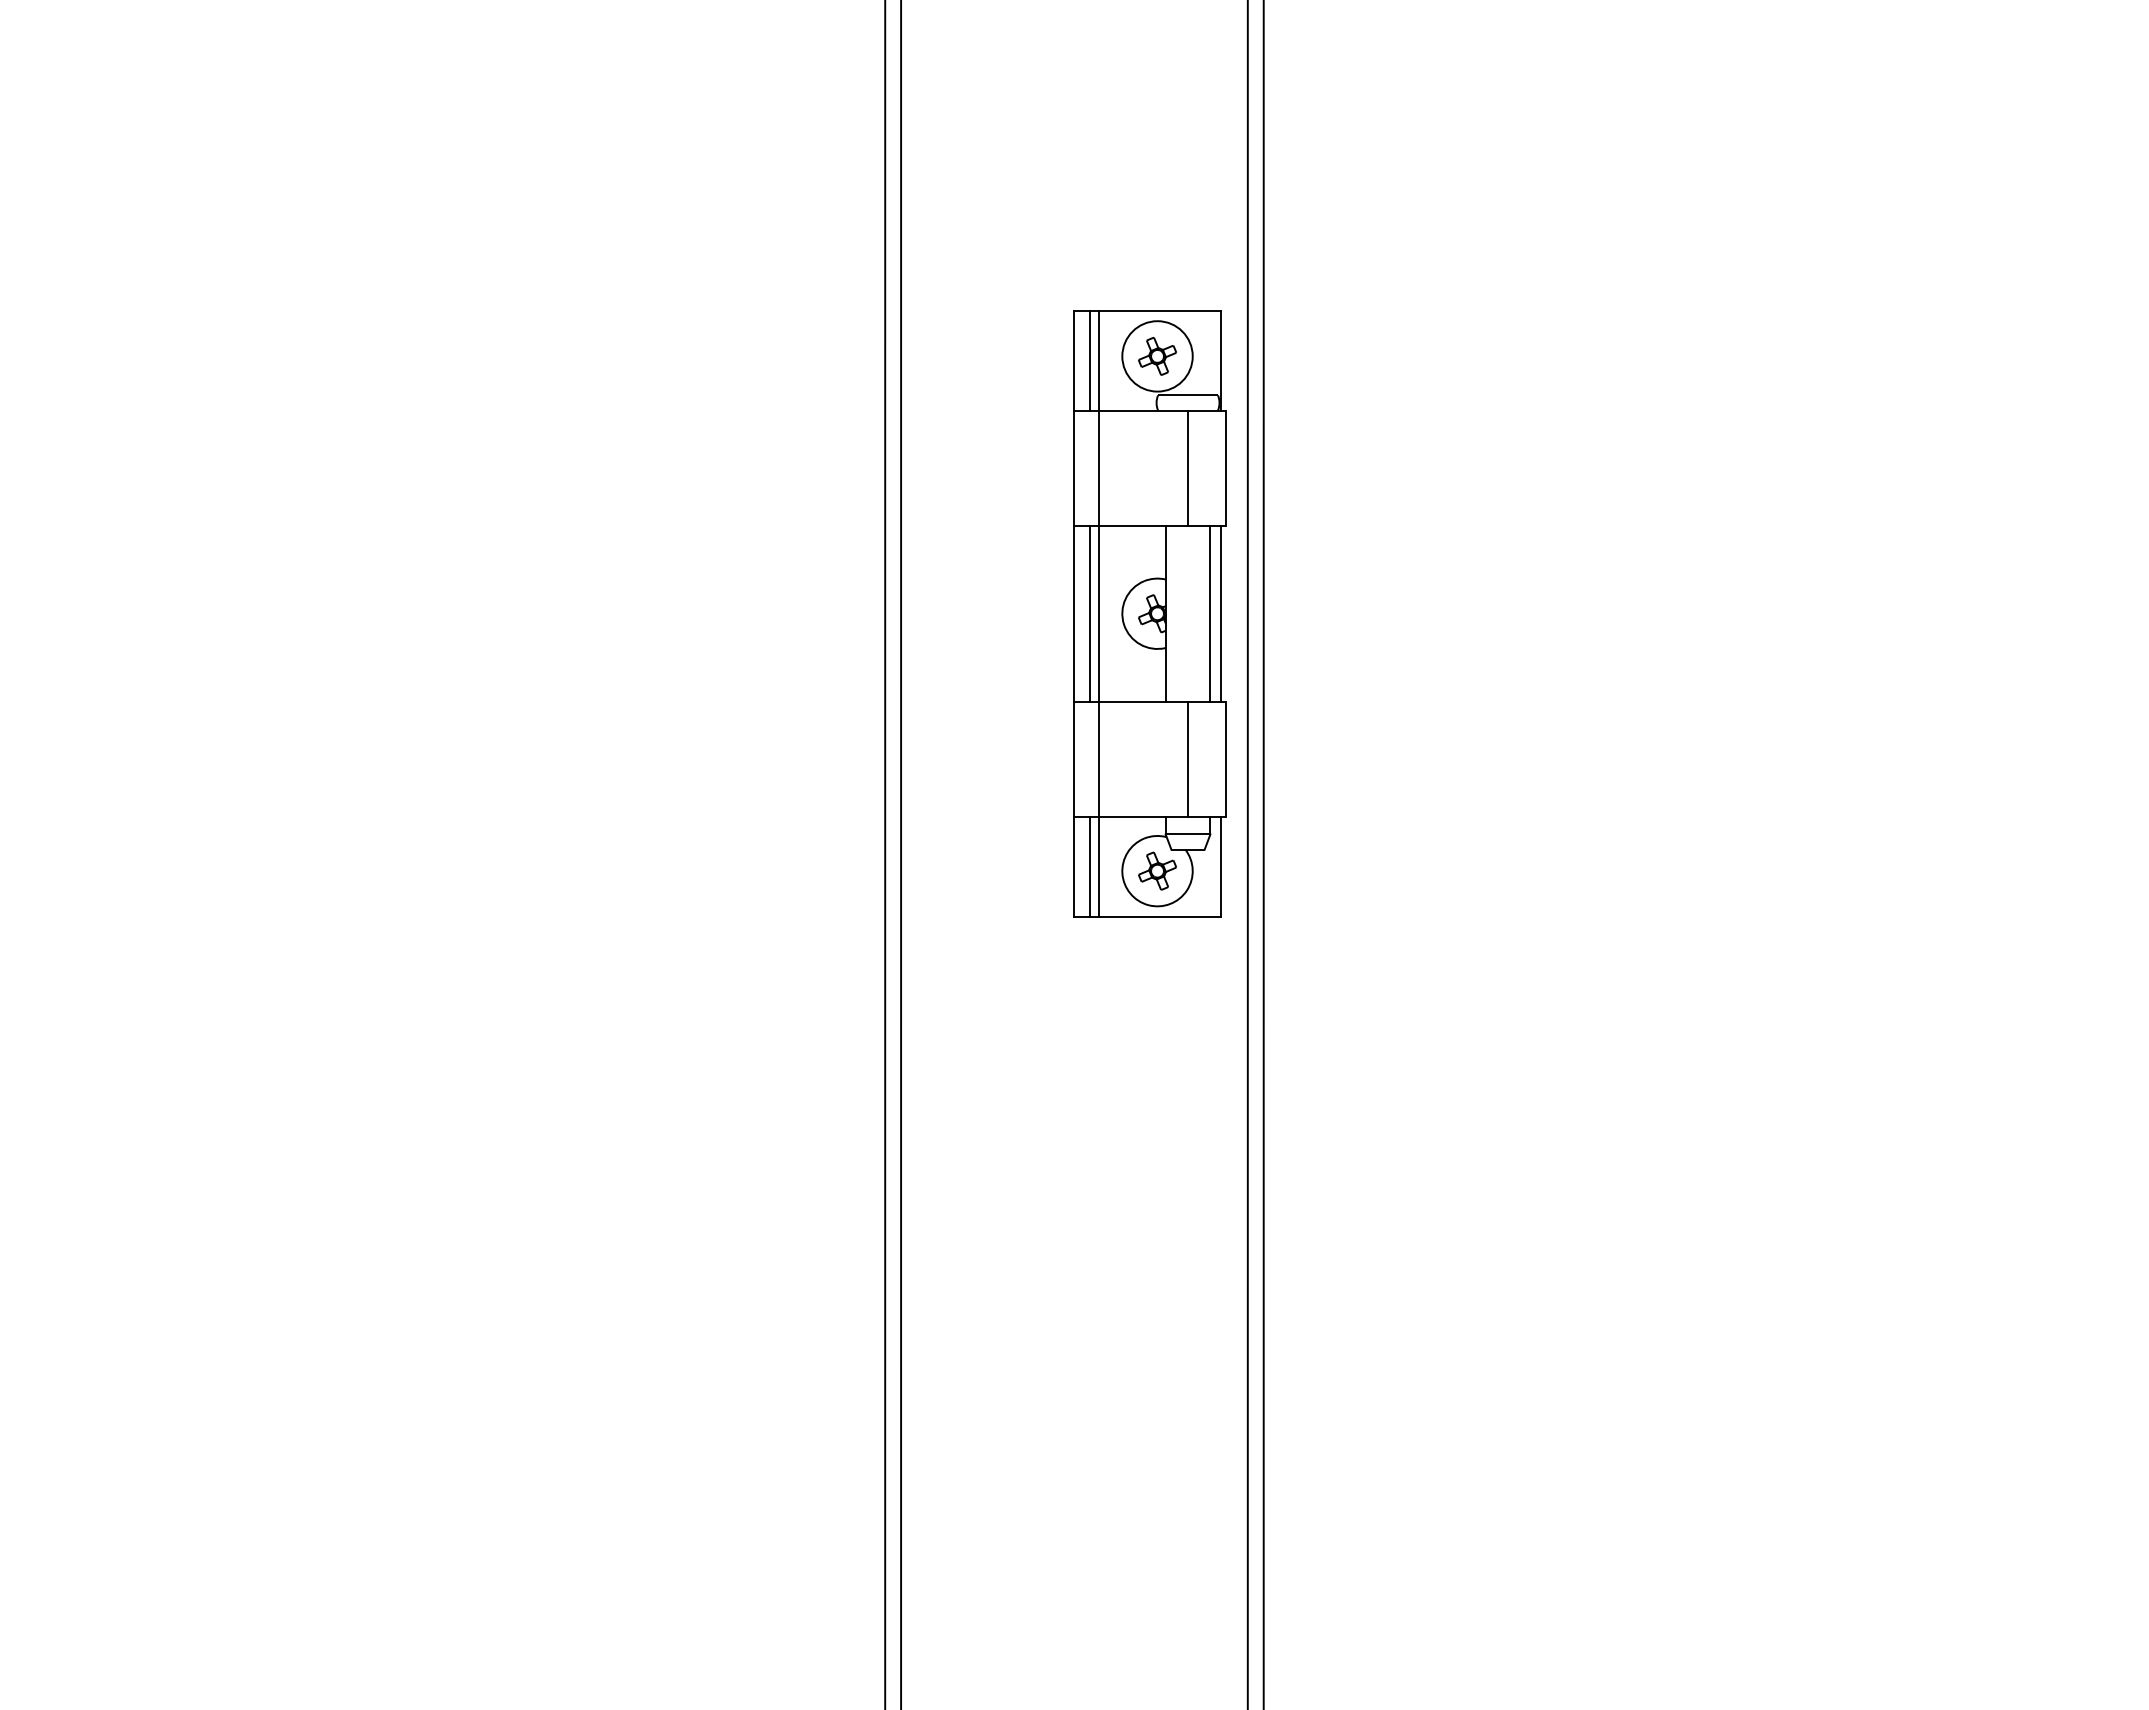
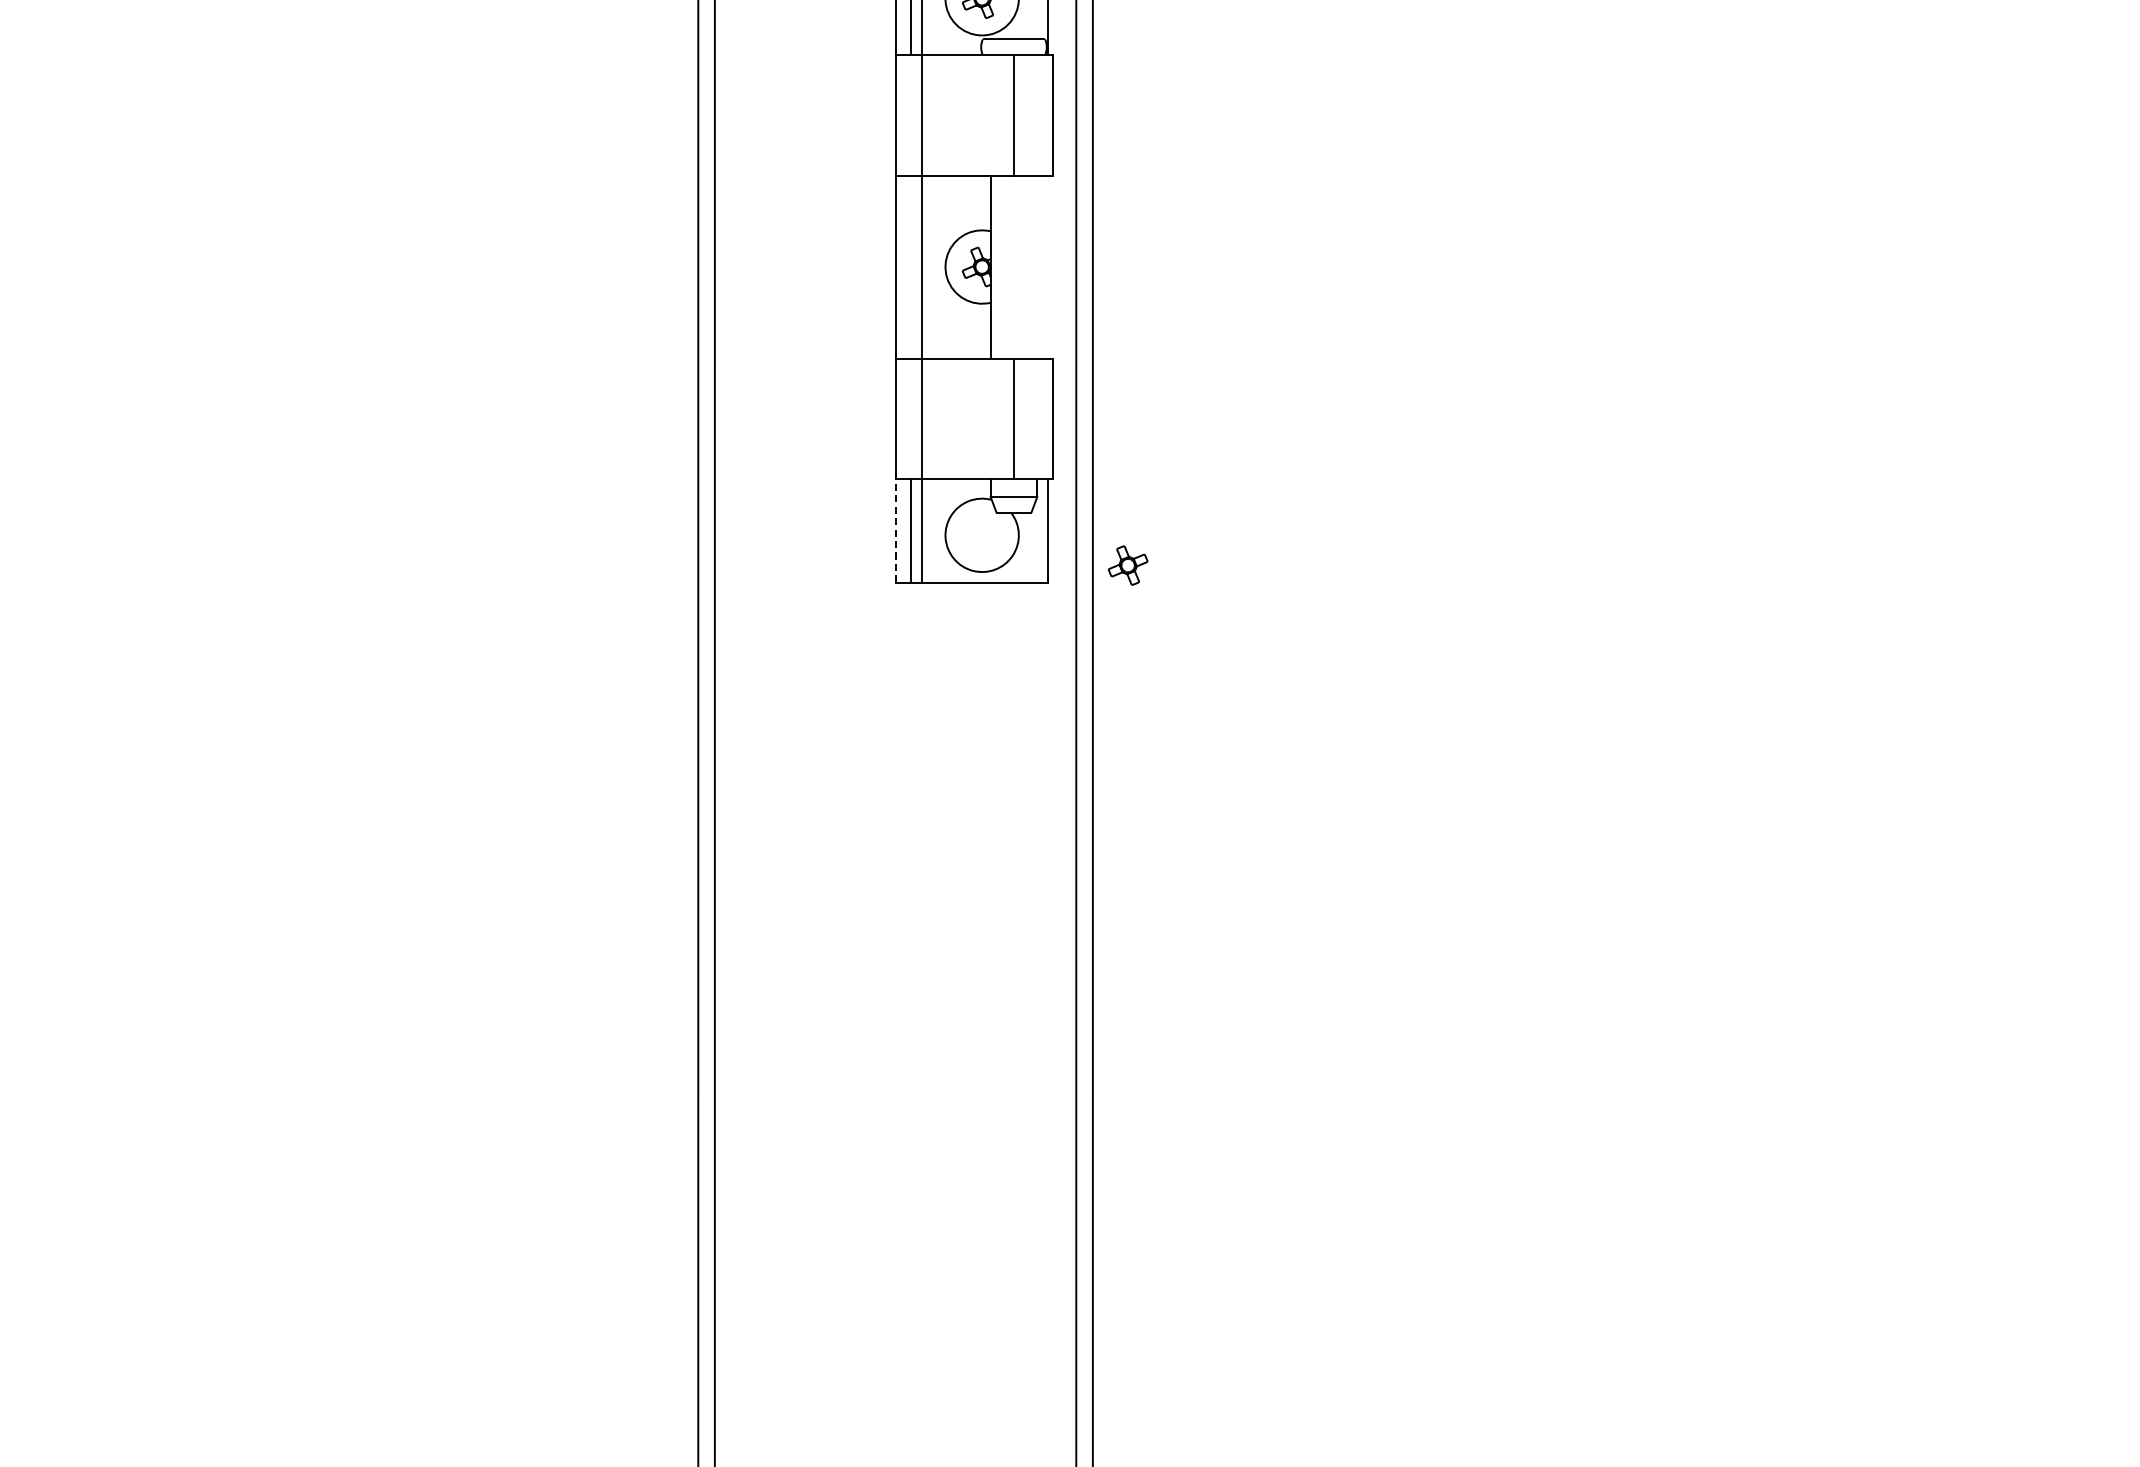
line: (1089, 613) -> (911, 266), removed
line: (1210, 613) -> (1037, 266), removed
line: (1220, 613) -> (1047, 266), removed
line: (1074, 866) -> (895, 530), solid -> dashed
part: (1157, 870) -> (1128, 564), moved

